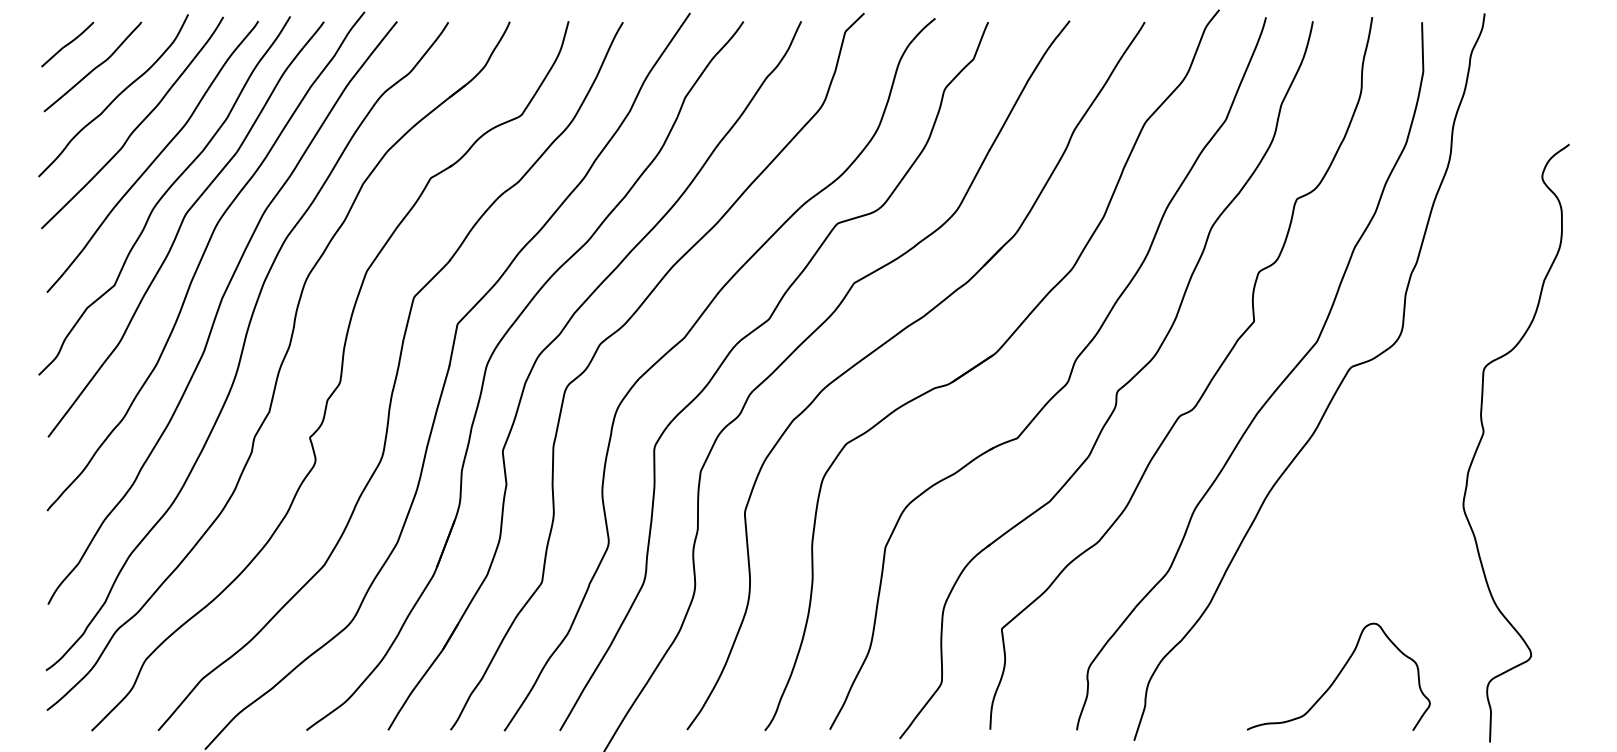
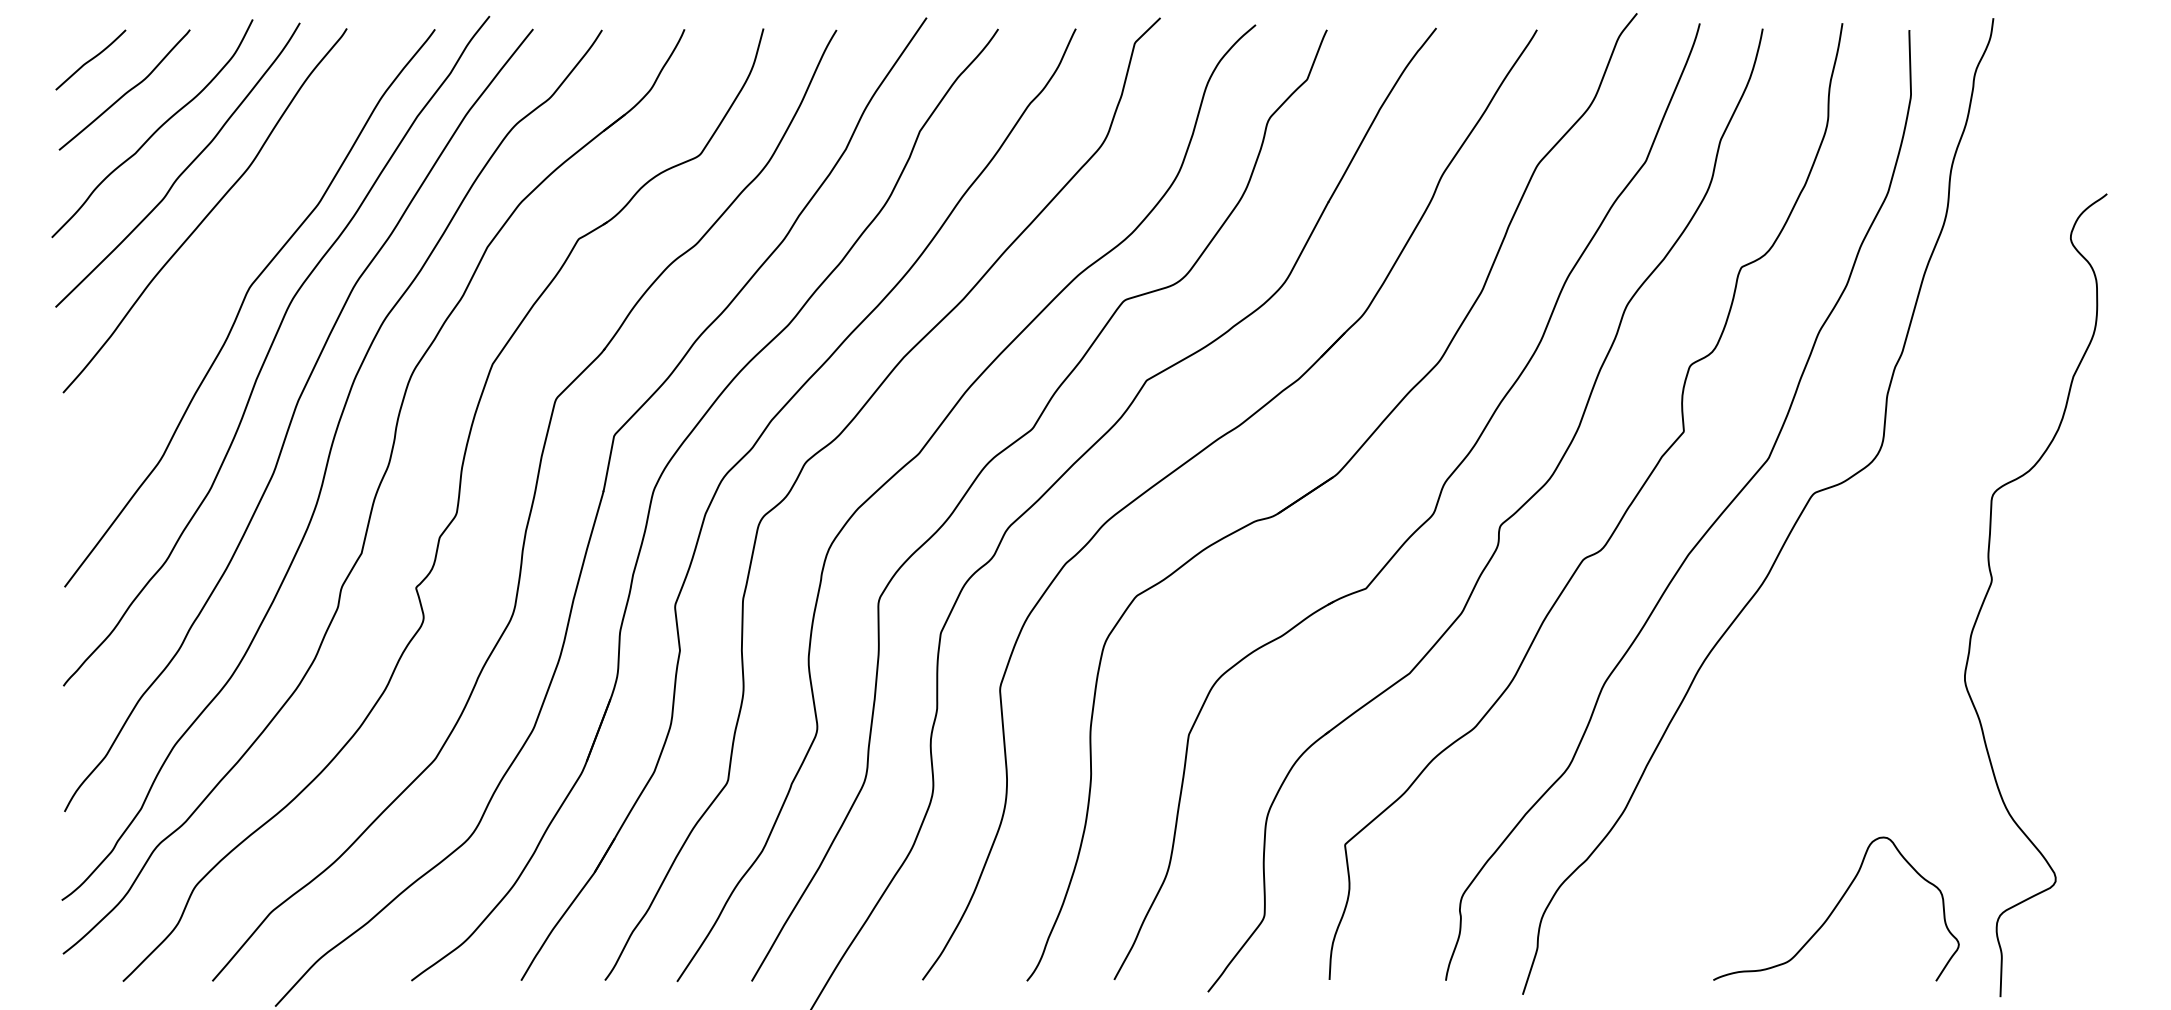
curve: (164, 195) -> (220, 262), removed
curve: (1338, 675) -> (1836, 907), moved

